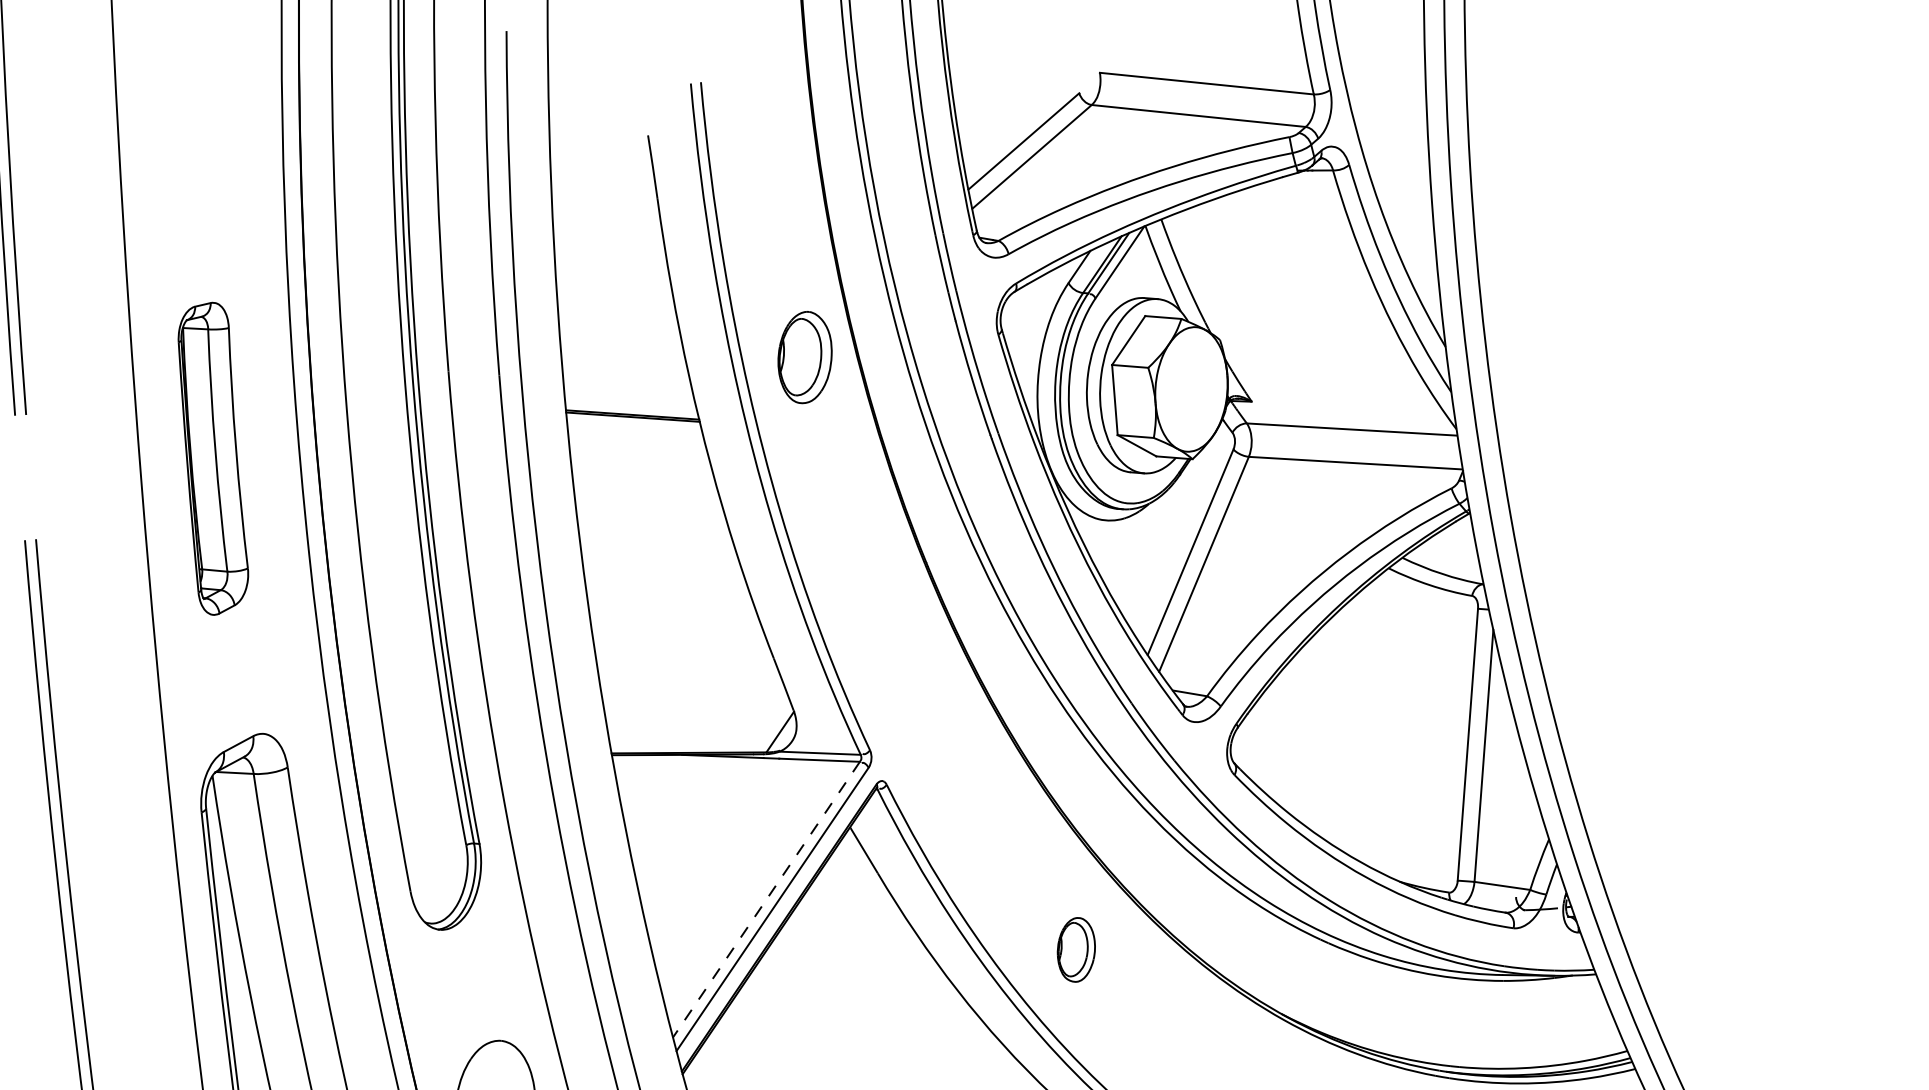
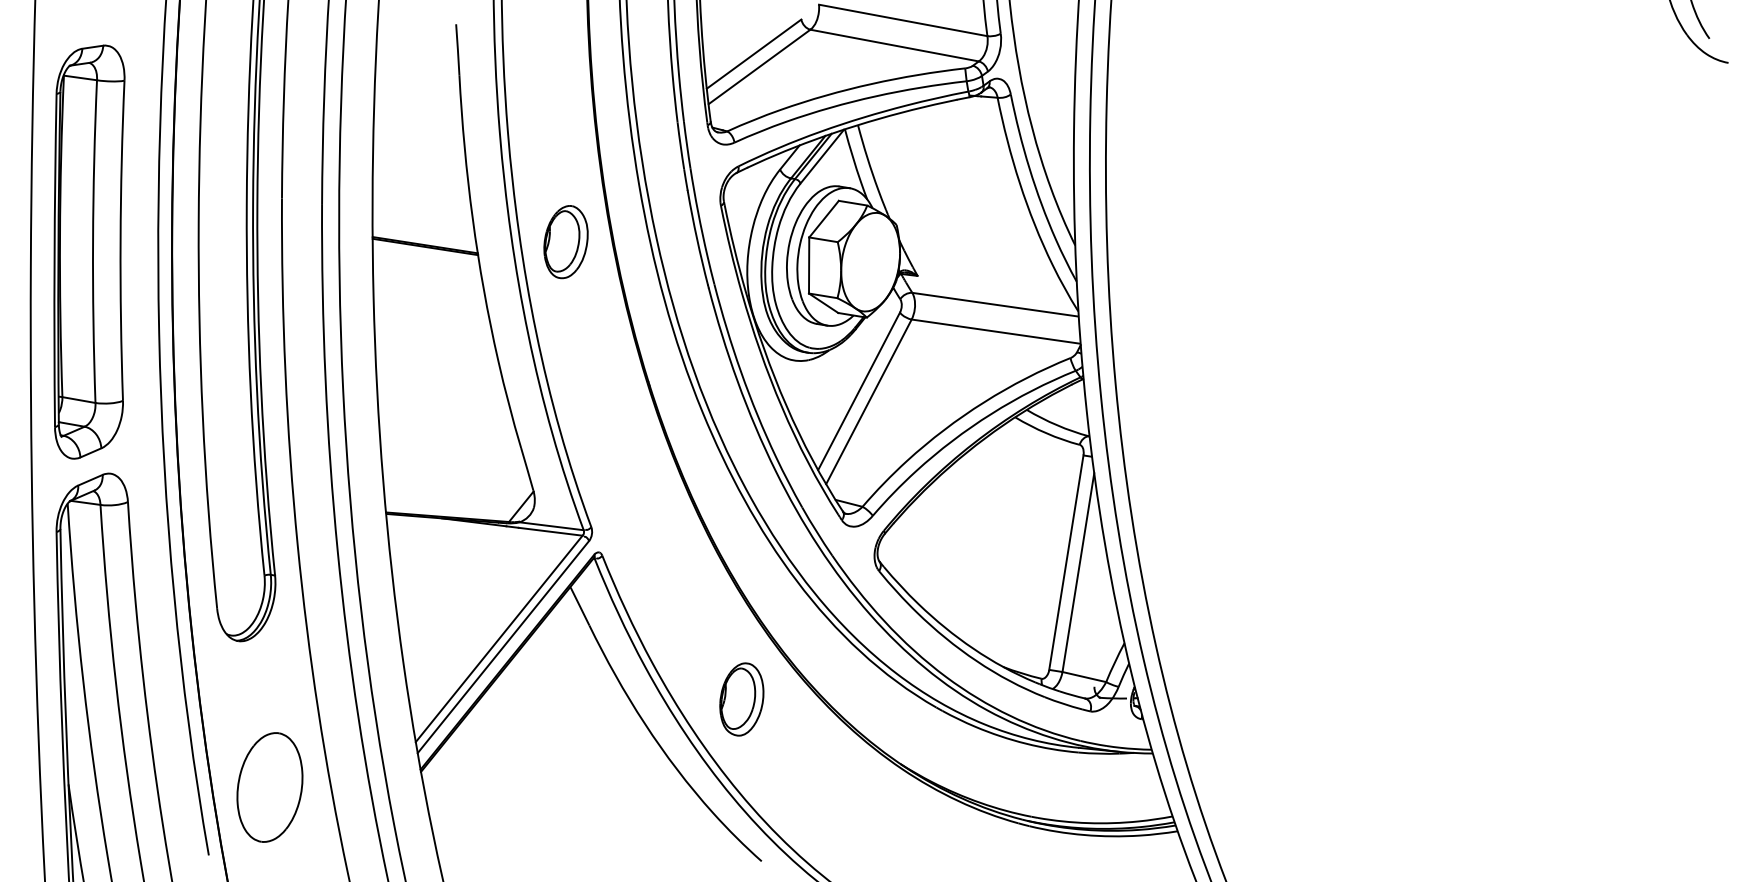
part: (804, 358) -> (565, 242), moved
part: (213, 458) -> (89, 251), size x1.67
line: (766, 899) -> (499, 638), dashed -> solid
part: (1075, 949) -> (741, 699), size x1.43

